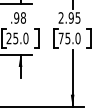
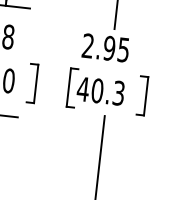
text: (69, 38) -> (100, 91), 75.0 -> 40.3

